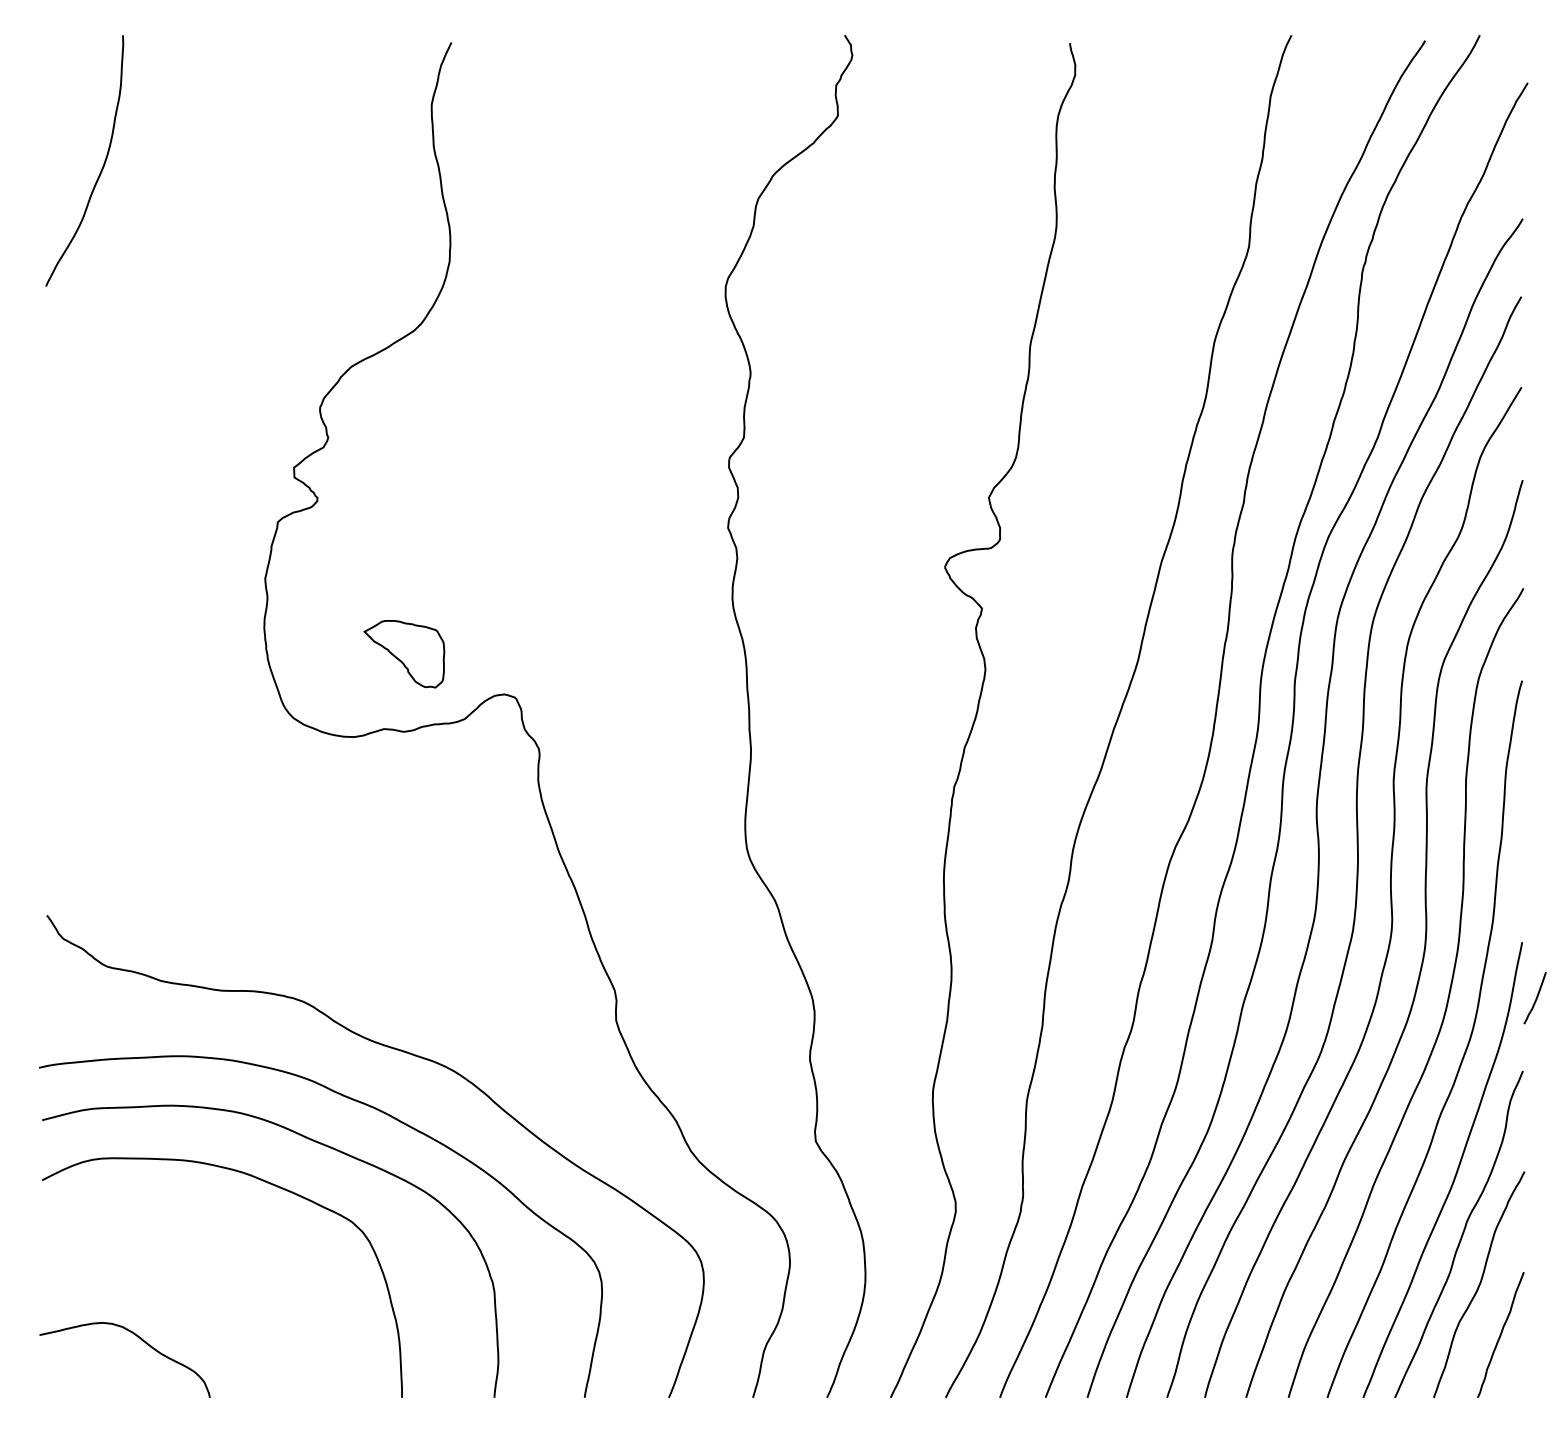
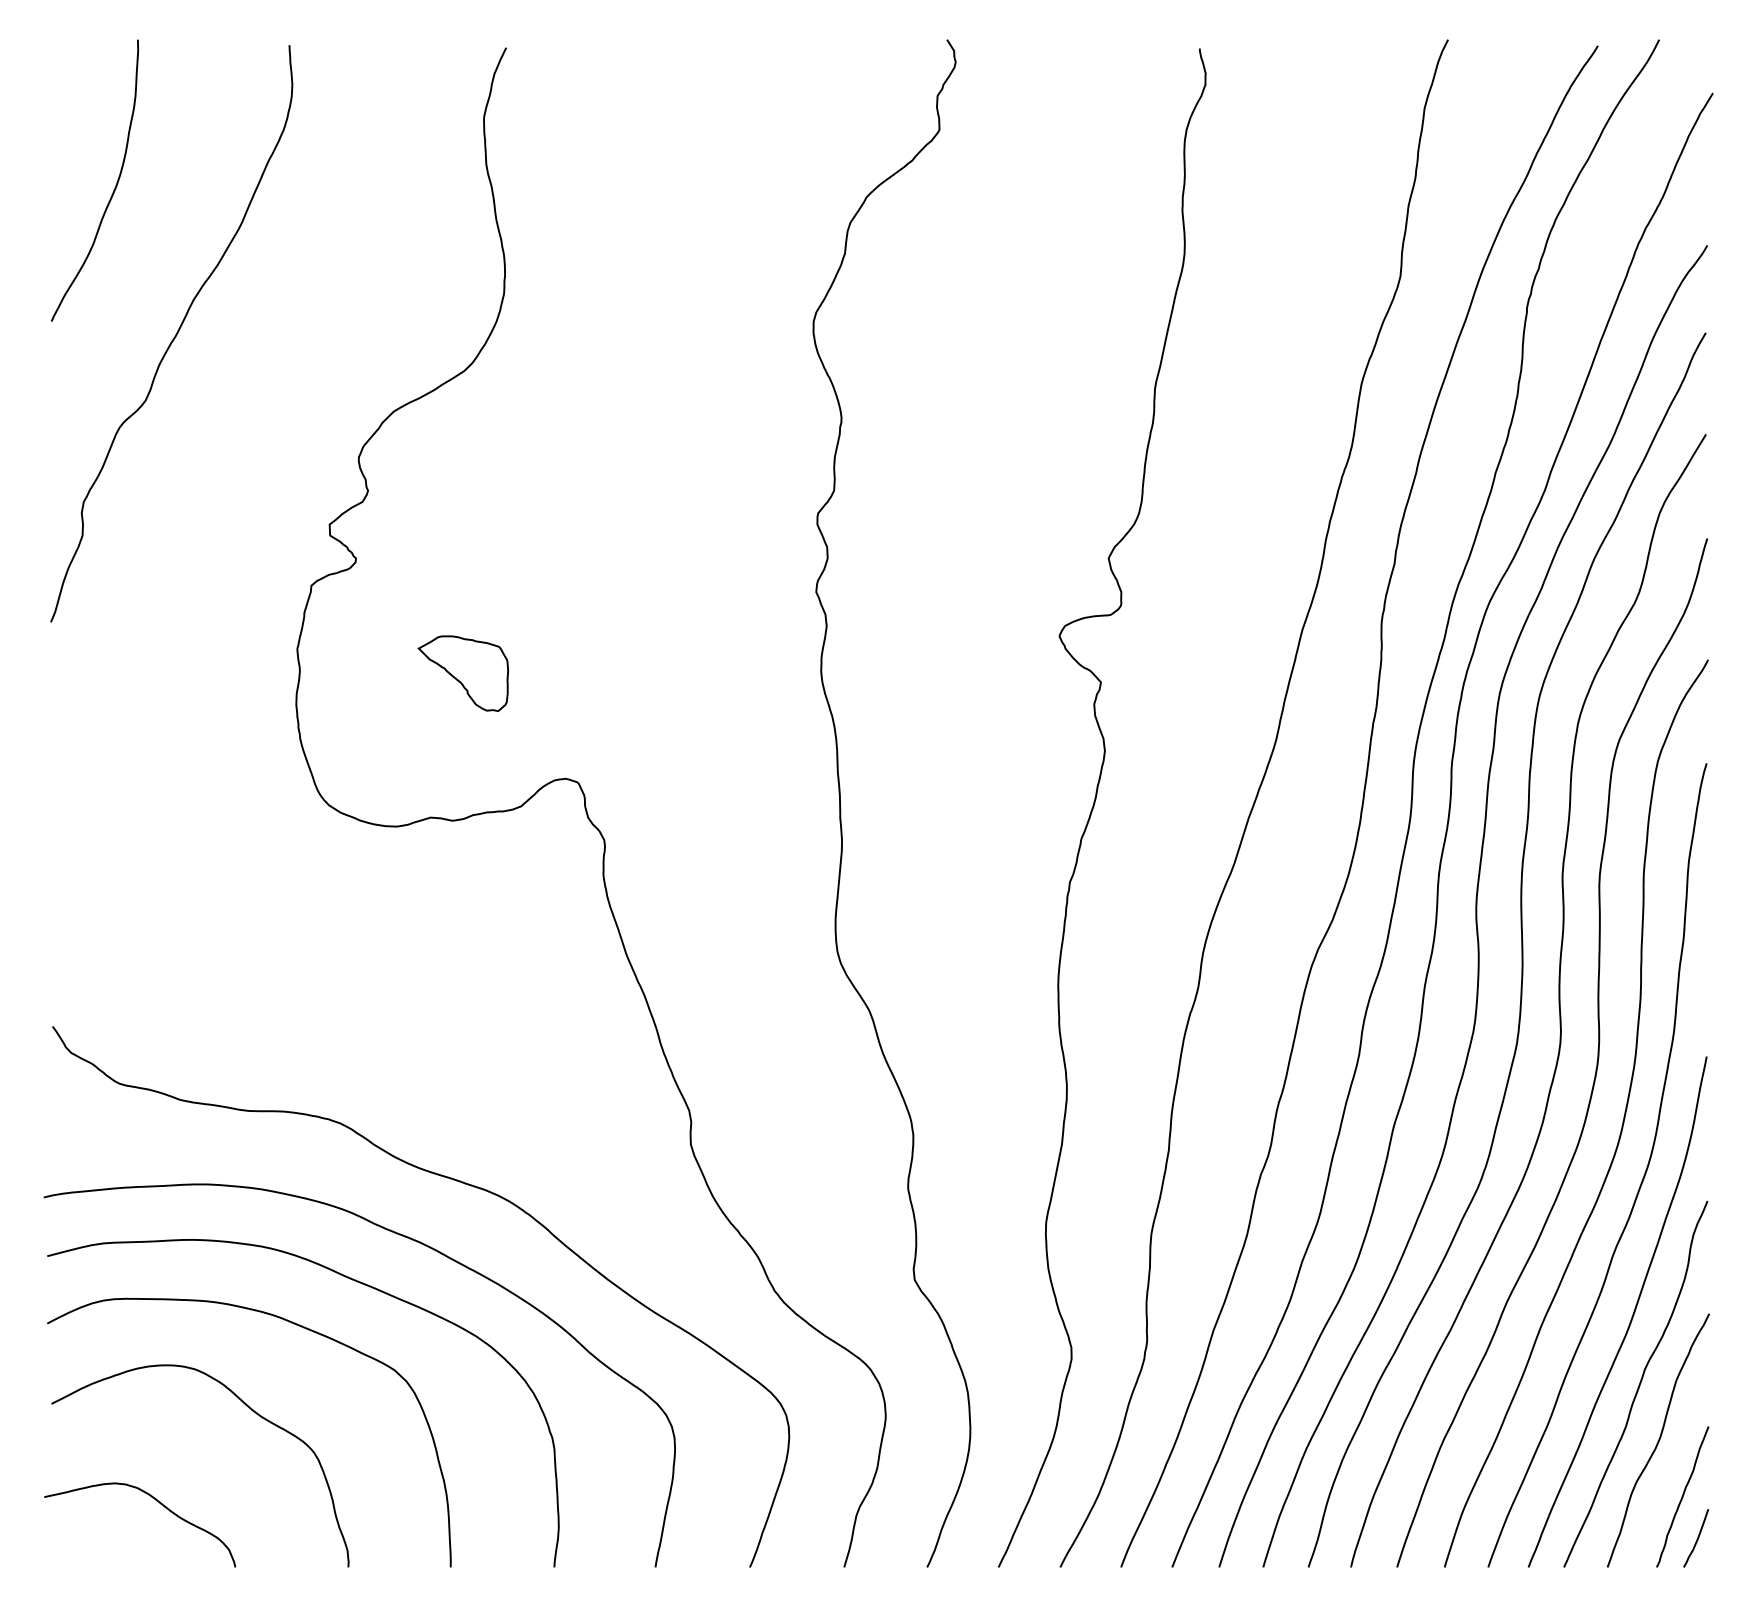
curve: (156, 298) -> (175, 334), added
part: (404, 654) -> (463, 673), moved
curve: (1536, 998) -> (1697, 1538), moved
curve: (219, 1254) -> (246, 1406), added

